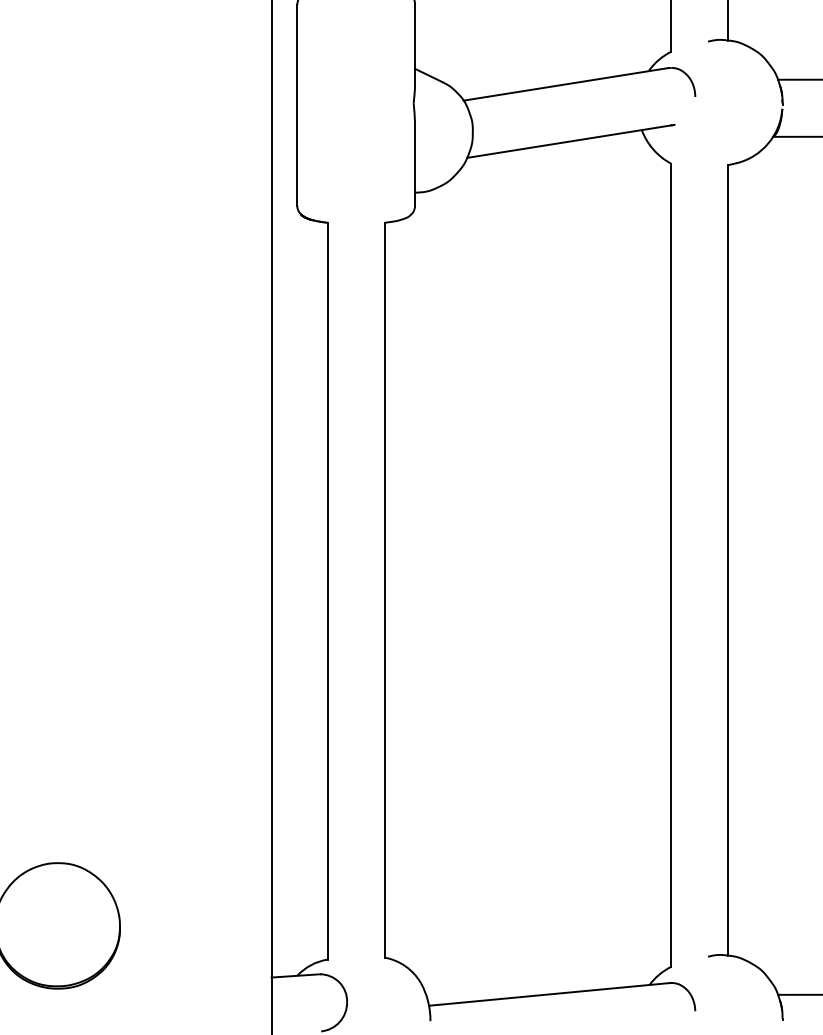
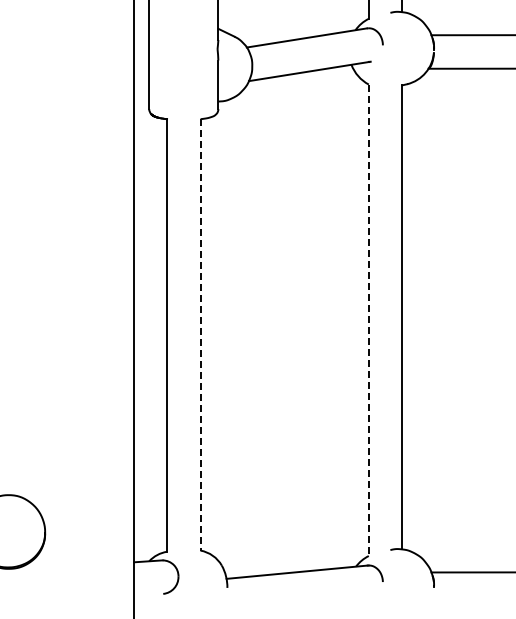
line: (670, 565) -> (368, 320), solid -> dashed
line: (384, 589) -> (200, 334), solid -> dashed

